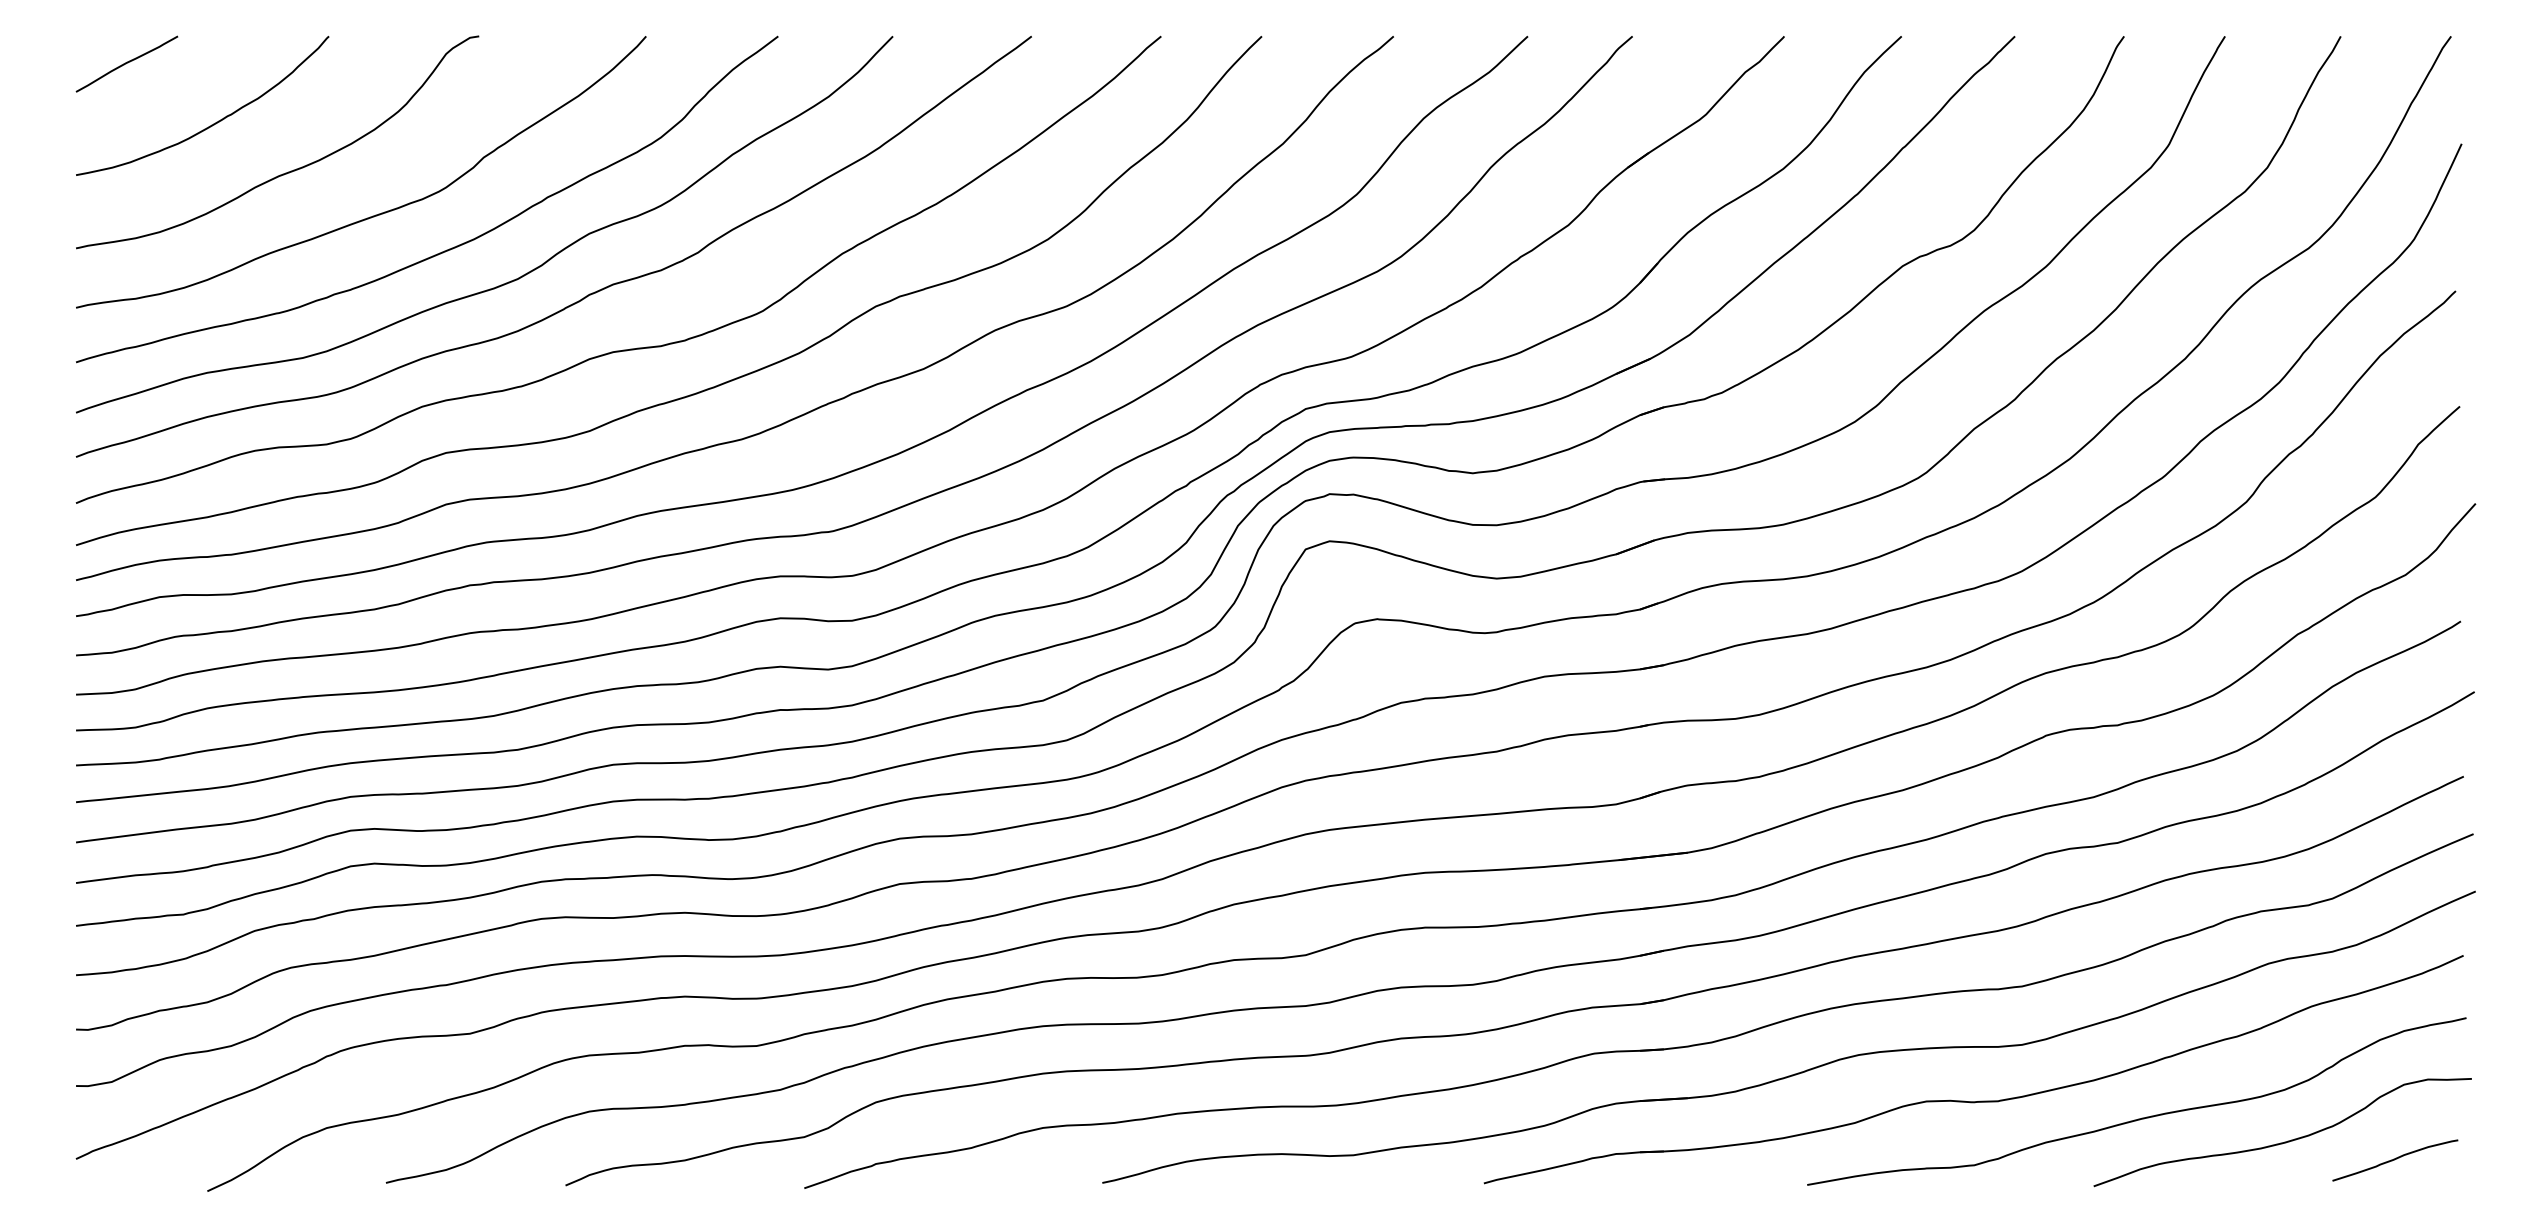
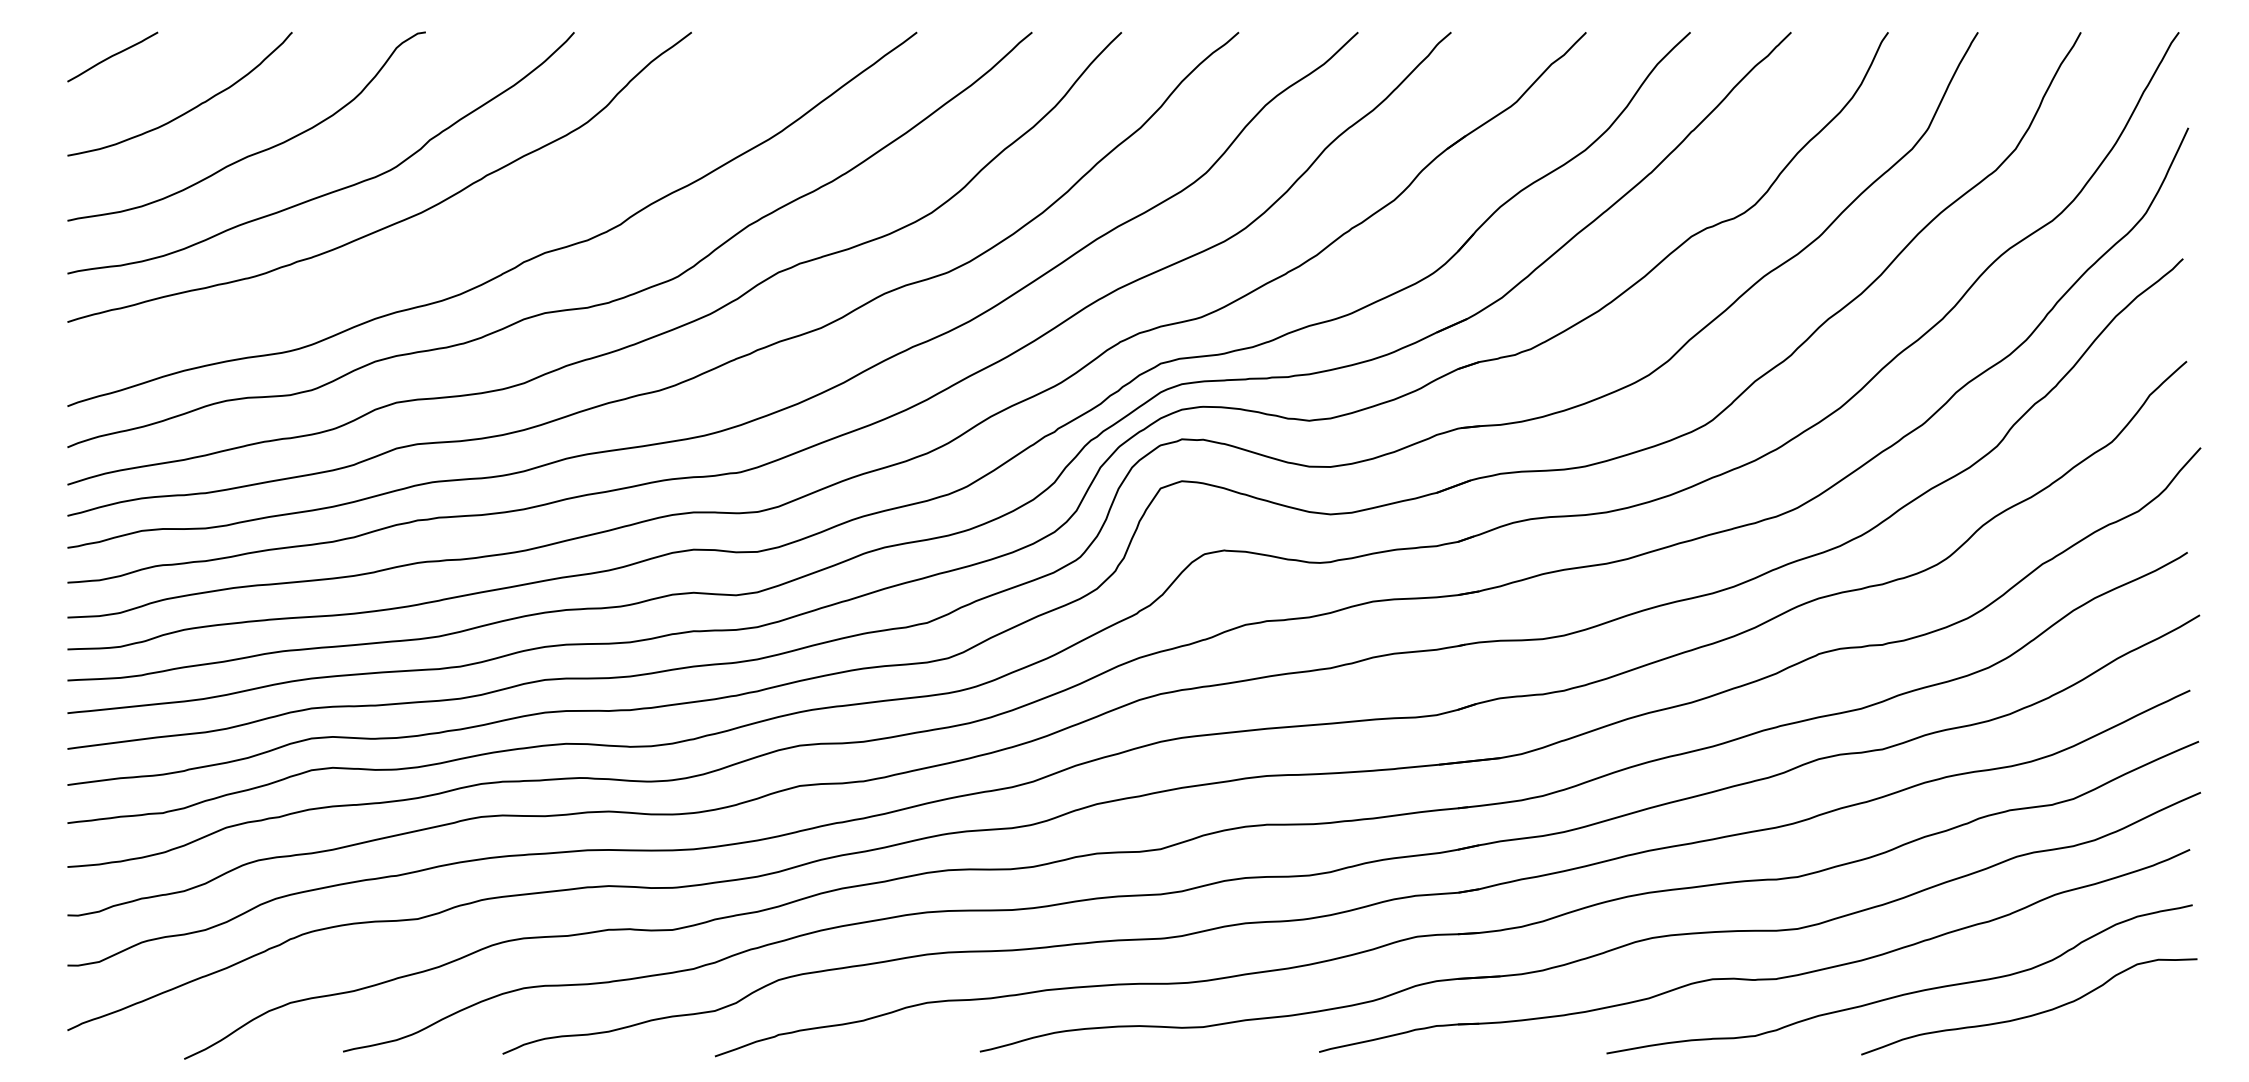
curve: (504, 282) -> (448, 251), removed
curve: (2395, 1160) -> (2129, 1031), removed

